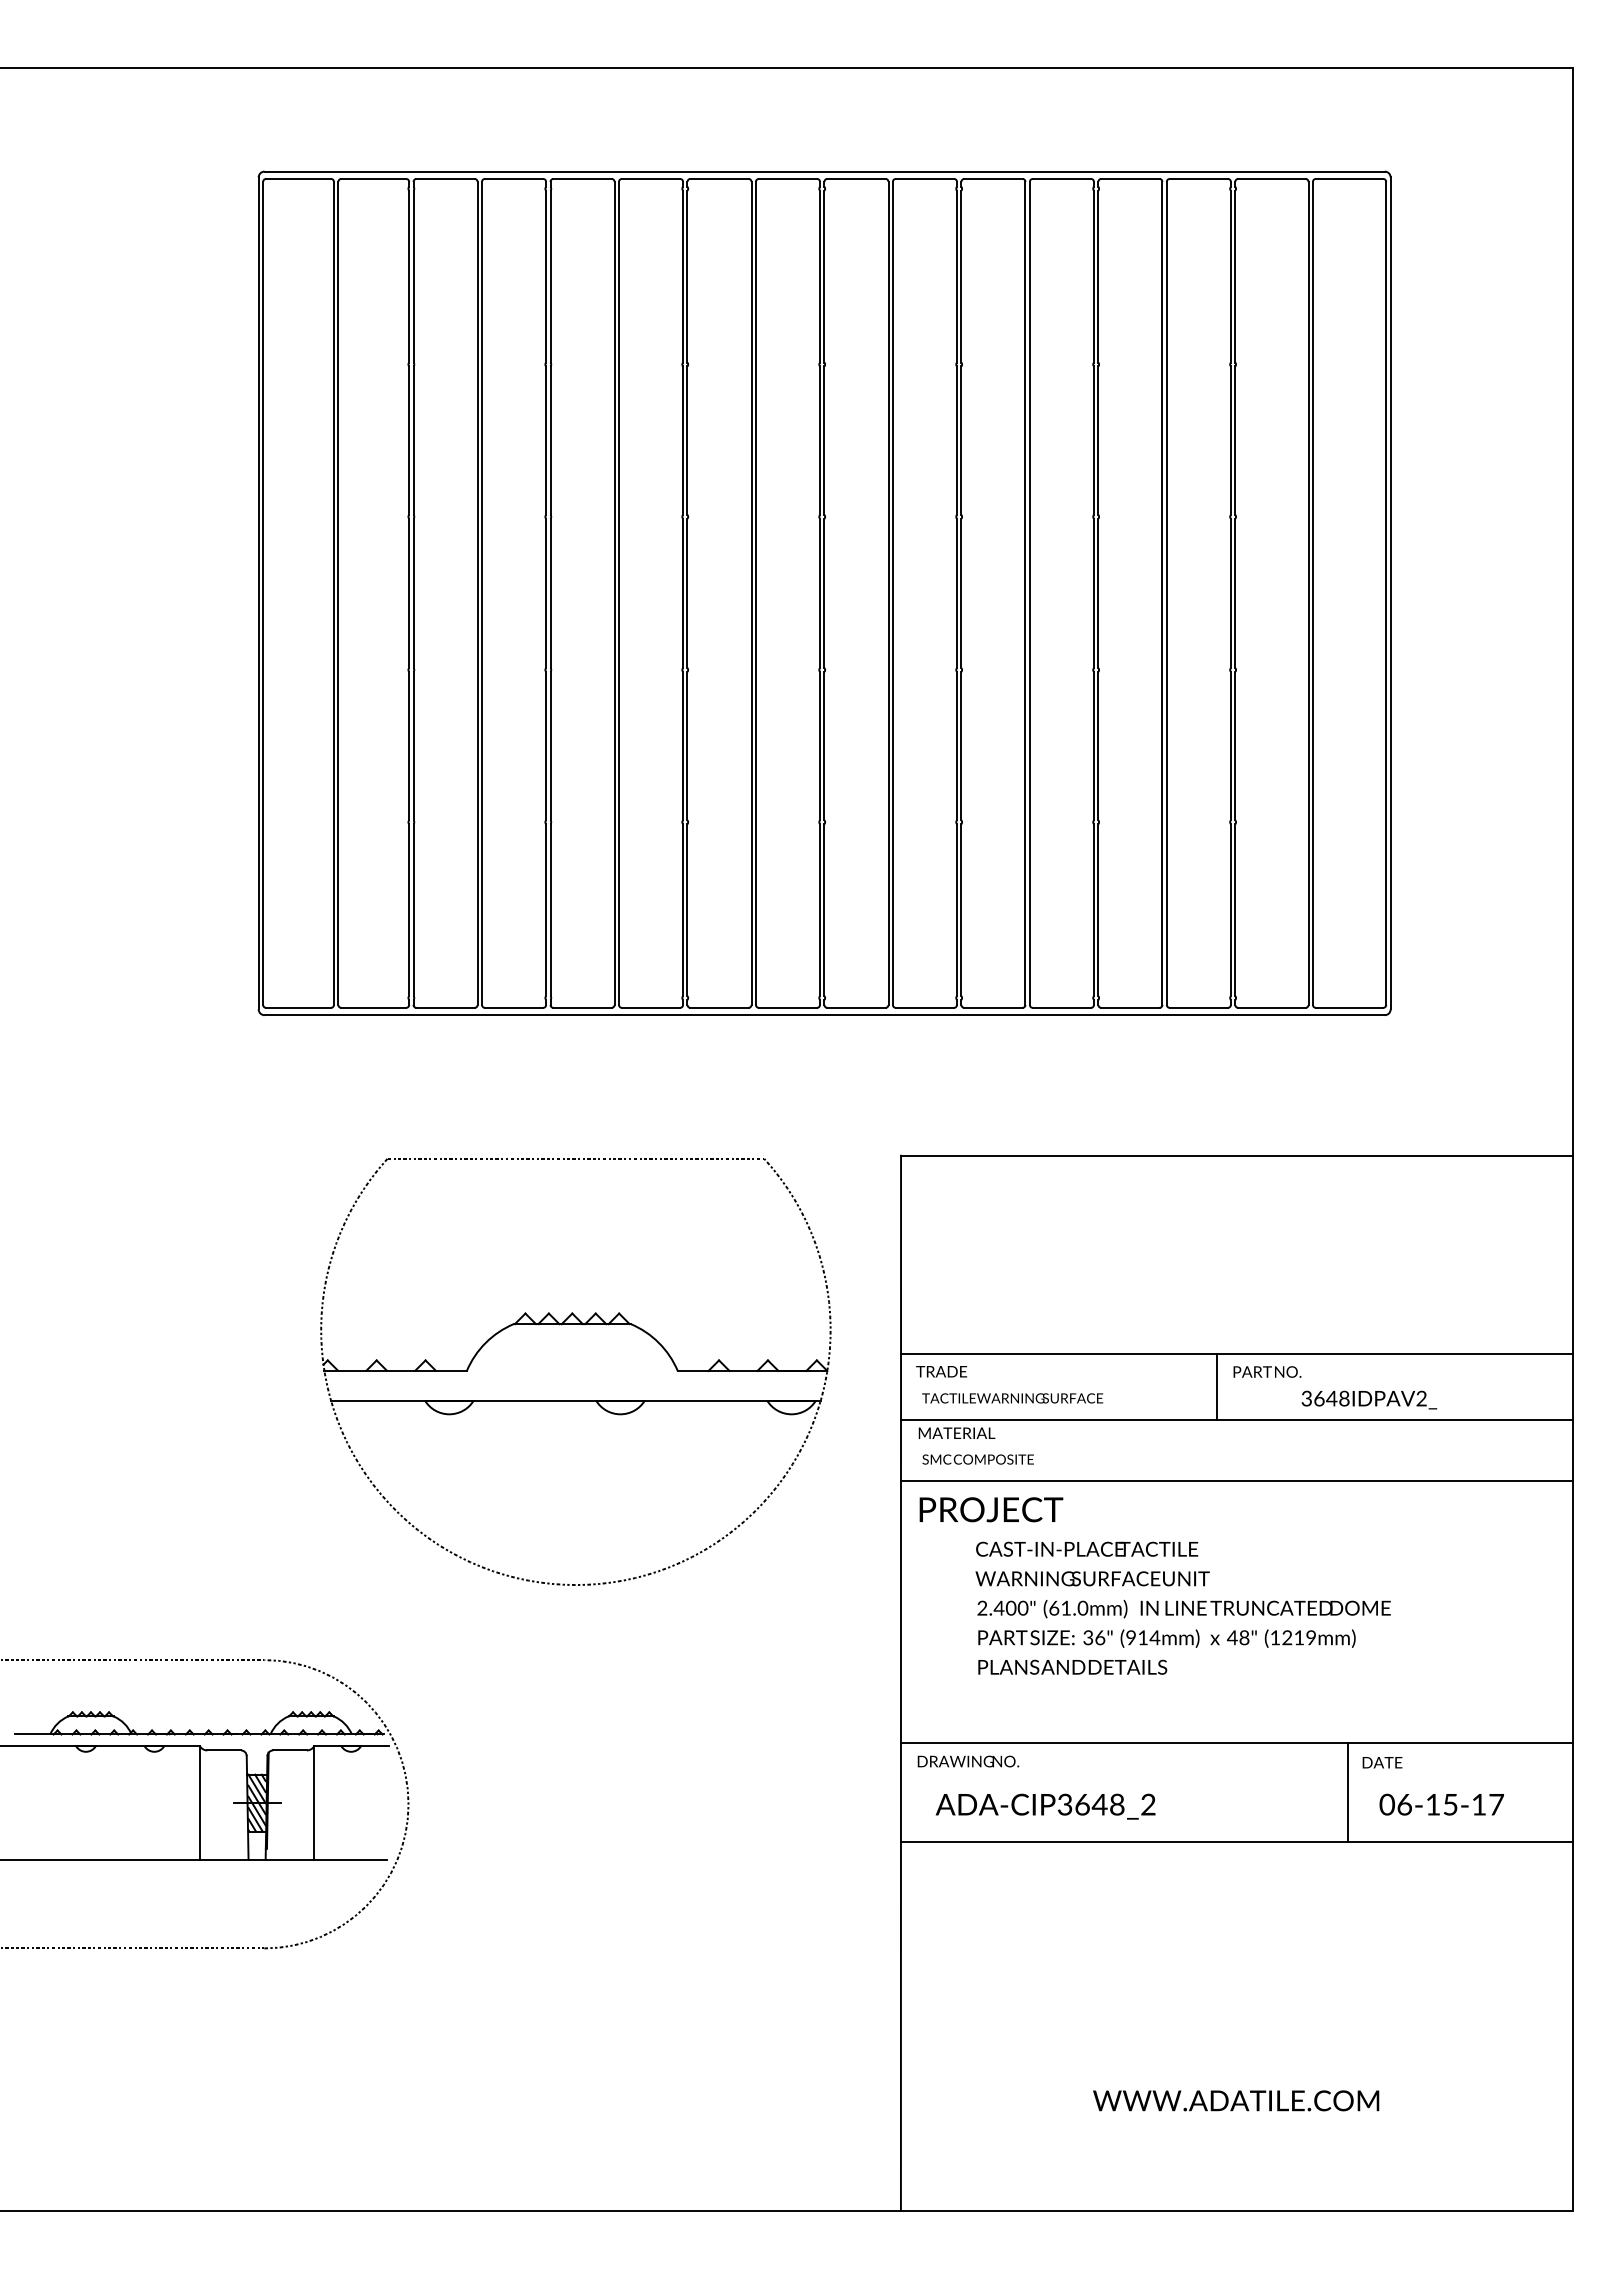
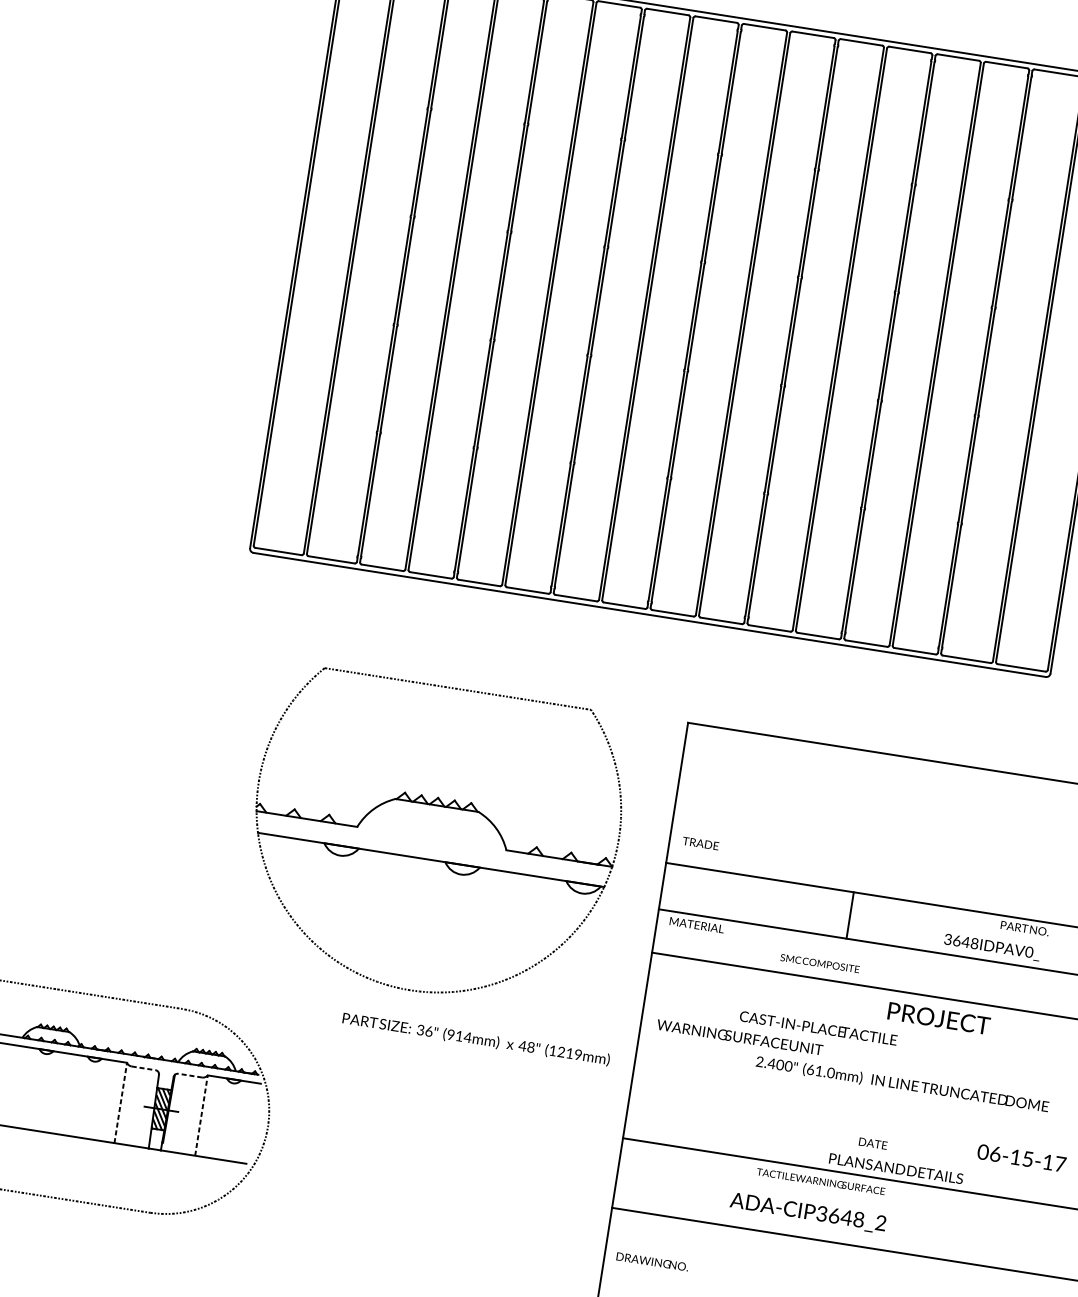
text: (941, 1371) -> (700, 843), moved
text: (1267, 1371) -> (1025, 928), moved
line: (1217, 1386) -> (850, 915), moved
text: (1012, 1398) -> (820, 1181), moved
text: (1421, 1398) -> (1029, 952), 3648IDPAV2_ -> 3648IDPAV0_
text: (977, 1459) -> (819, 963), moved
text: (991, 1509) -> (939, 1018), moved
text: (1087, 1548) -> (818, 1027), moved
text: (1092, 1578) -> (739, 1037), moved
text: (1183, 1608) -> (902, 1084), moved
text: (1166, 1638) -> (475, 1039), moved
text: (1072, 1666) -> (896, 1168), moved
line: (224, 1750) -> (143, 1068), solid -> dashed
line: (290, 1750) -> (190, 1075), solid -> dashed
text: (968, 1761) -> (652, 1261), moved
text: (1382, 1762) -> (873, 1143), moved
line: (1347, 1792) -> (933, 1222), removed
line: (200, 1803) -> (121, 1103), solid -> dashed
line: (314, 1803) -> (201, 1115), solid -> dashed
text: (1441, 1804) -> (1021, 1158), moved
text: (1045, 1806) -> (808, 1213), moved

